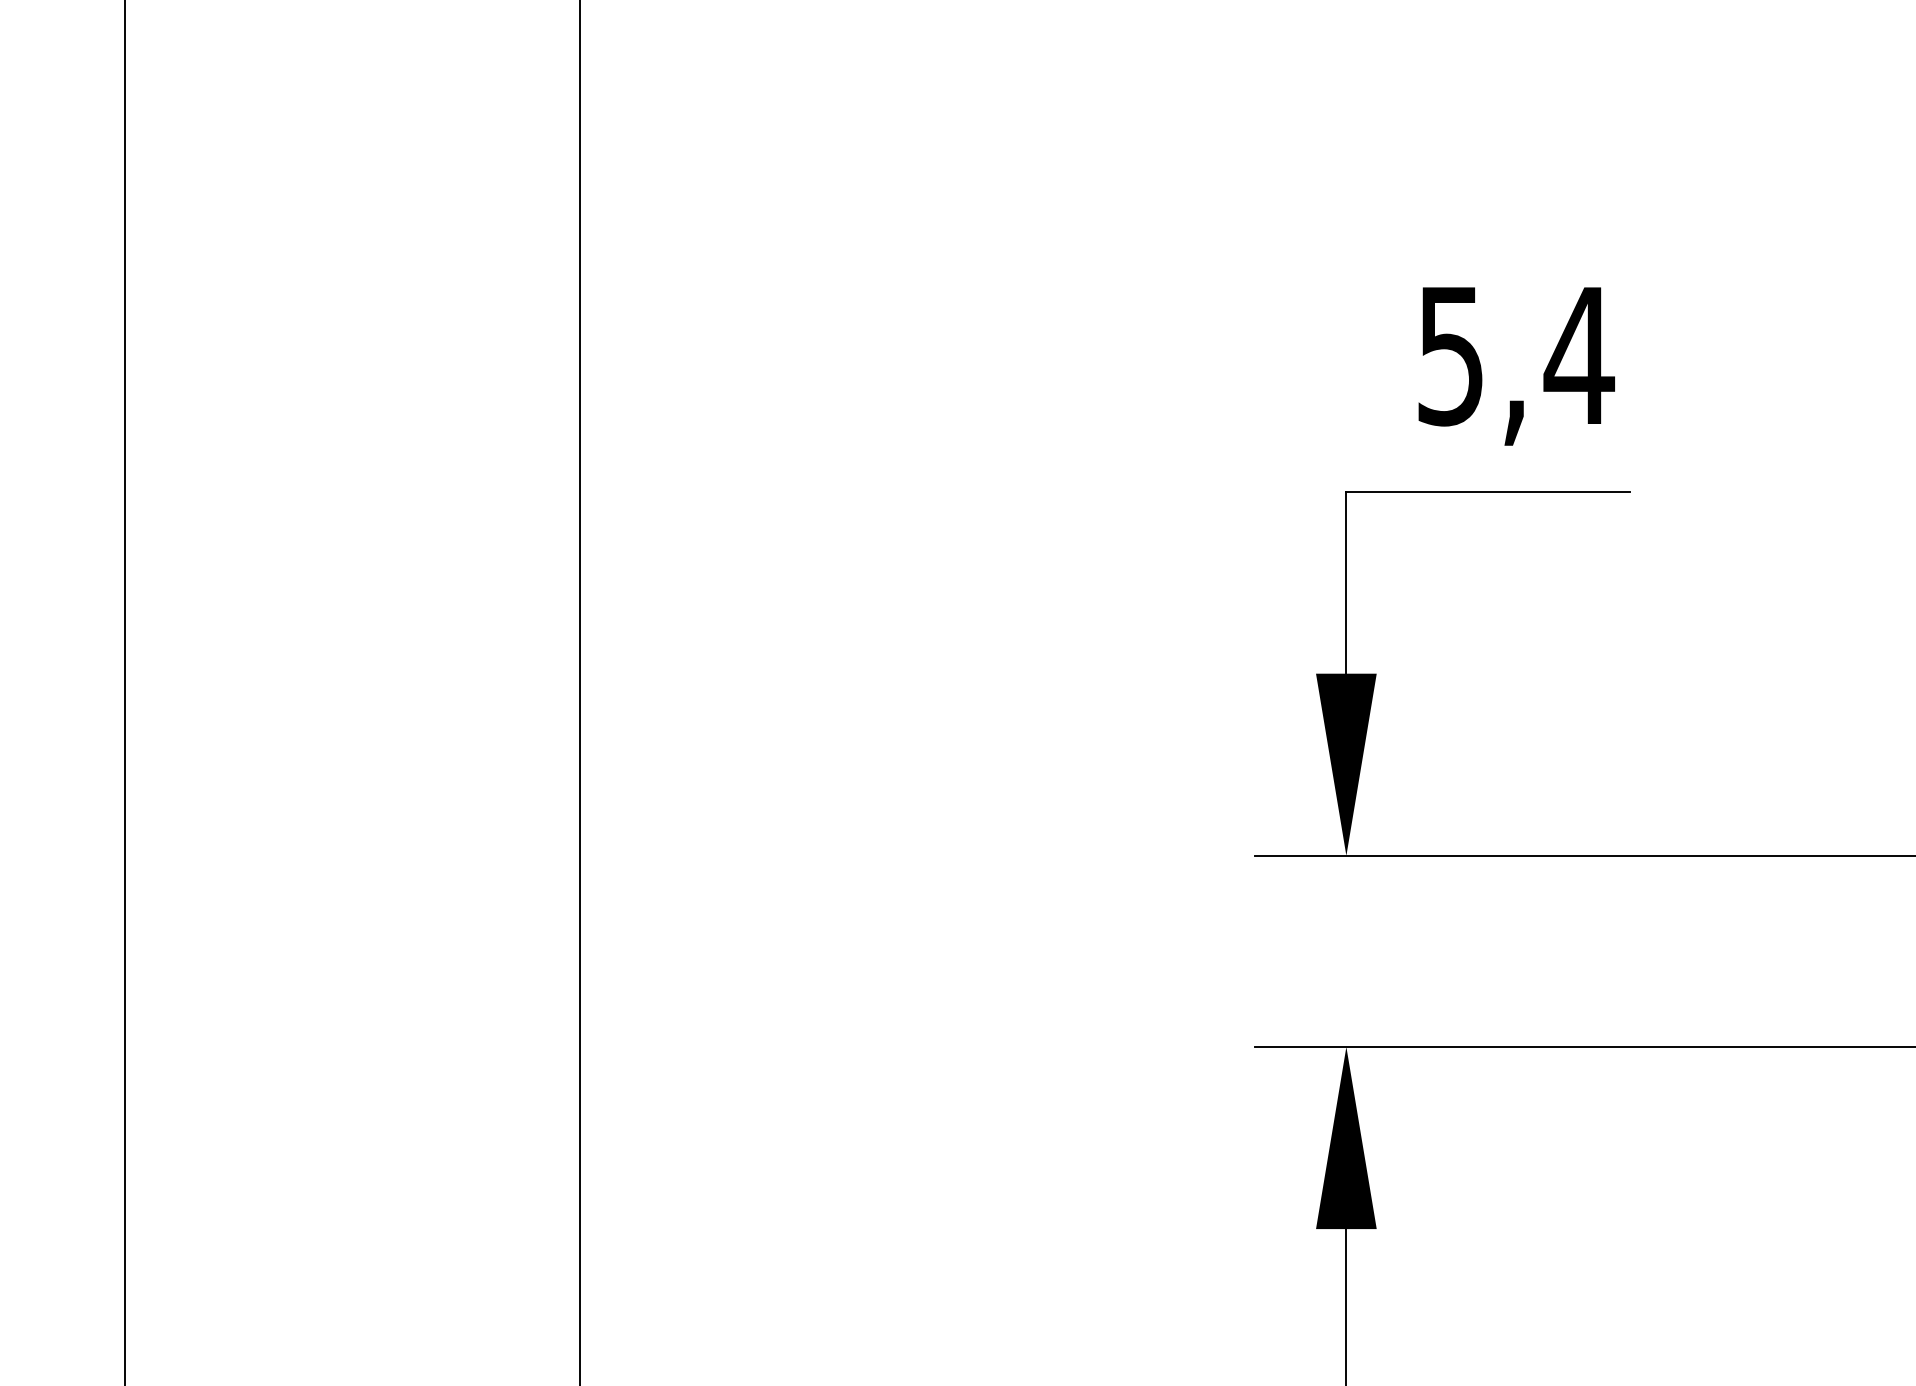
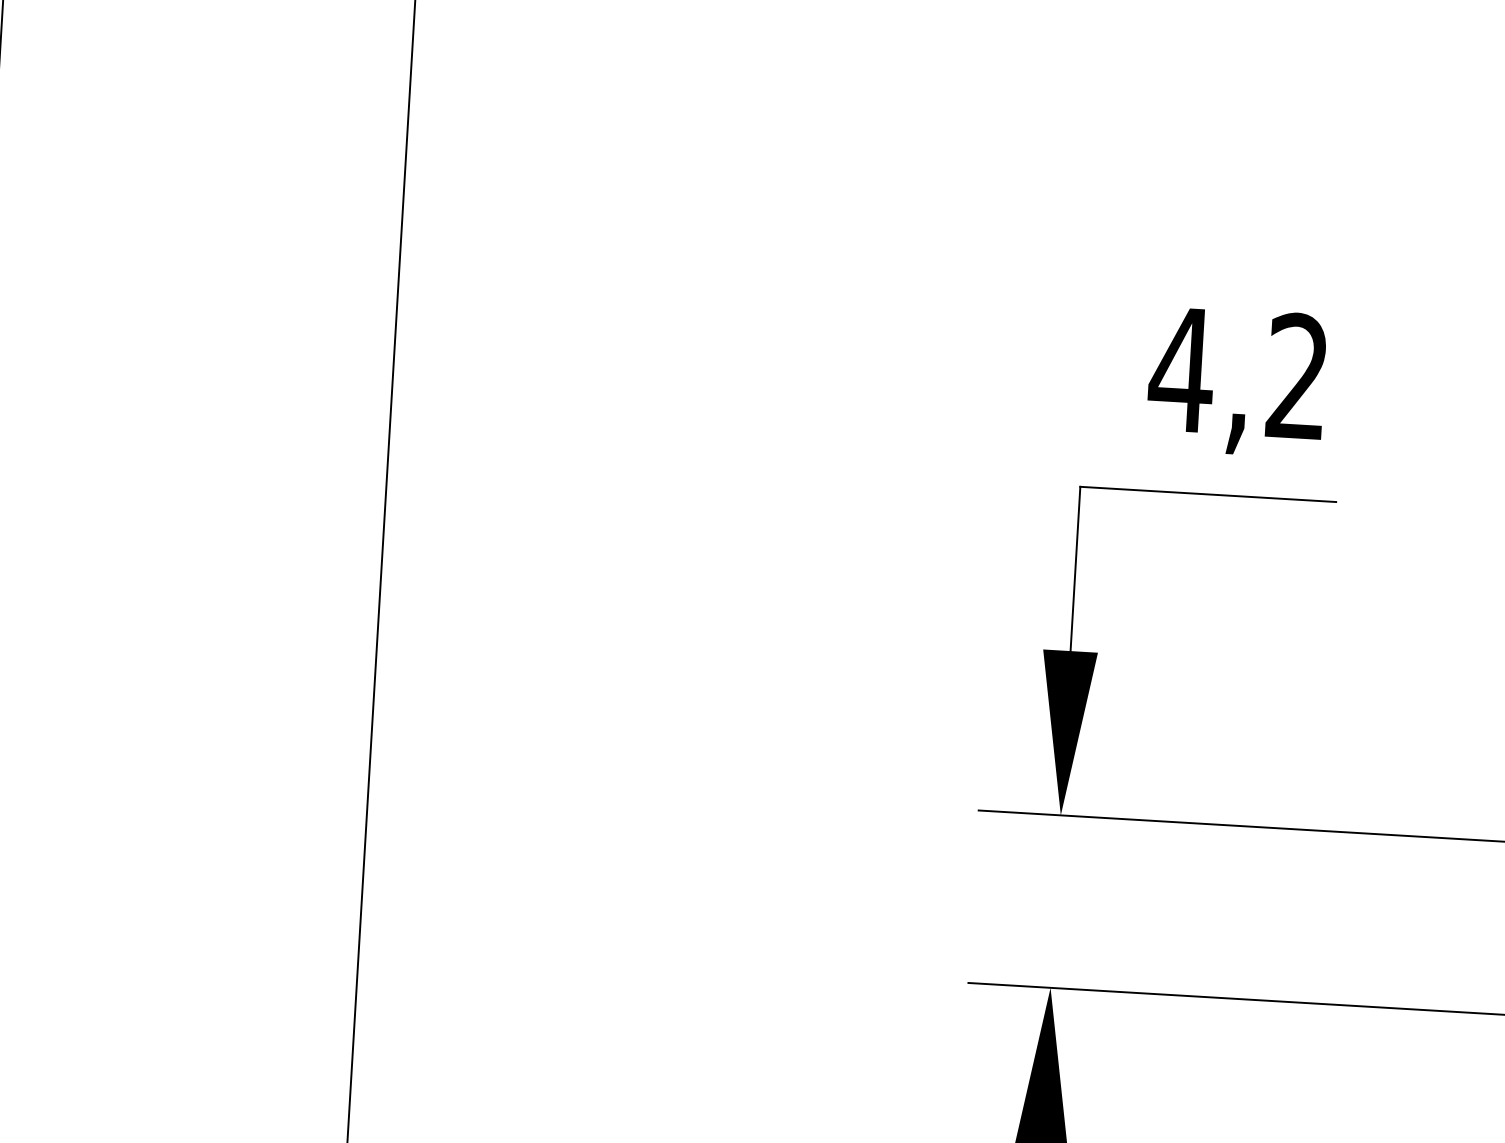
text: (1514, 355) -> (1239, 373), 5,4 -> 4,2

